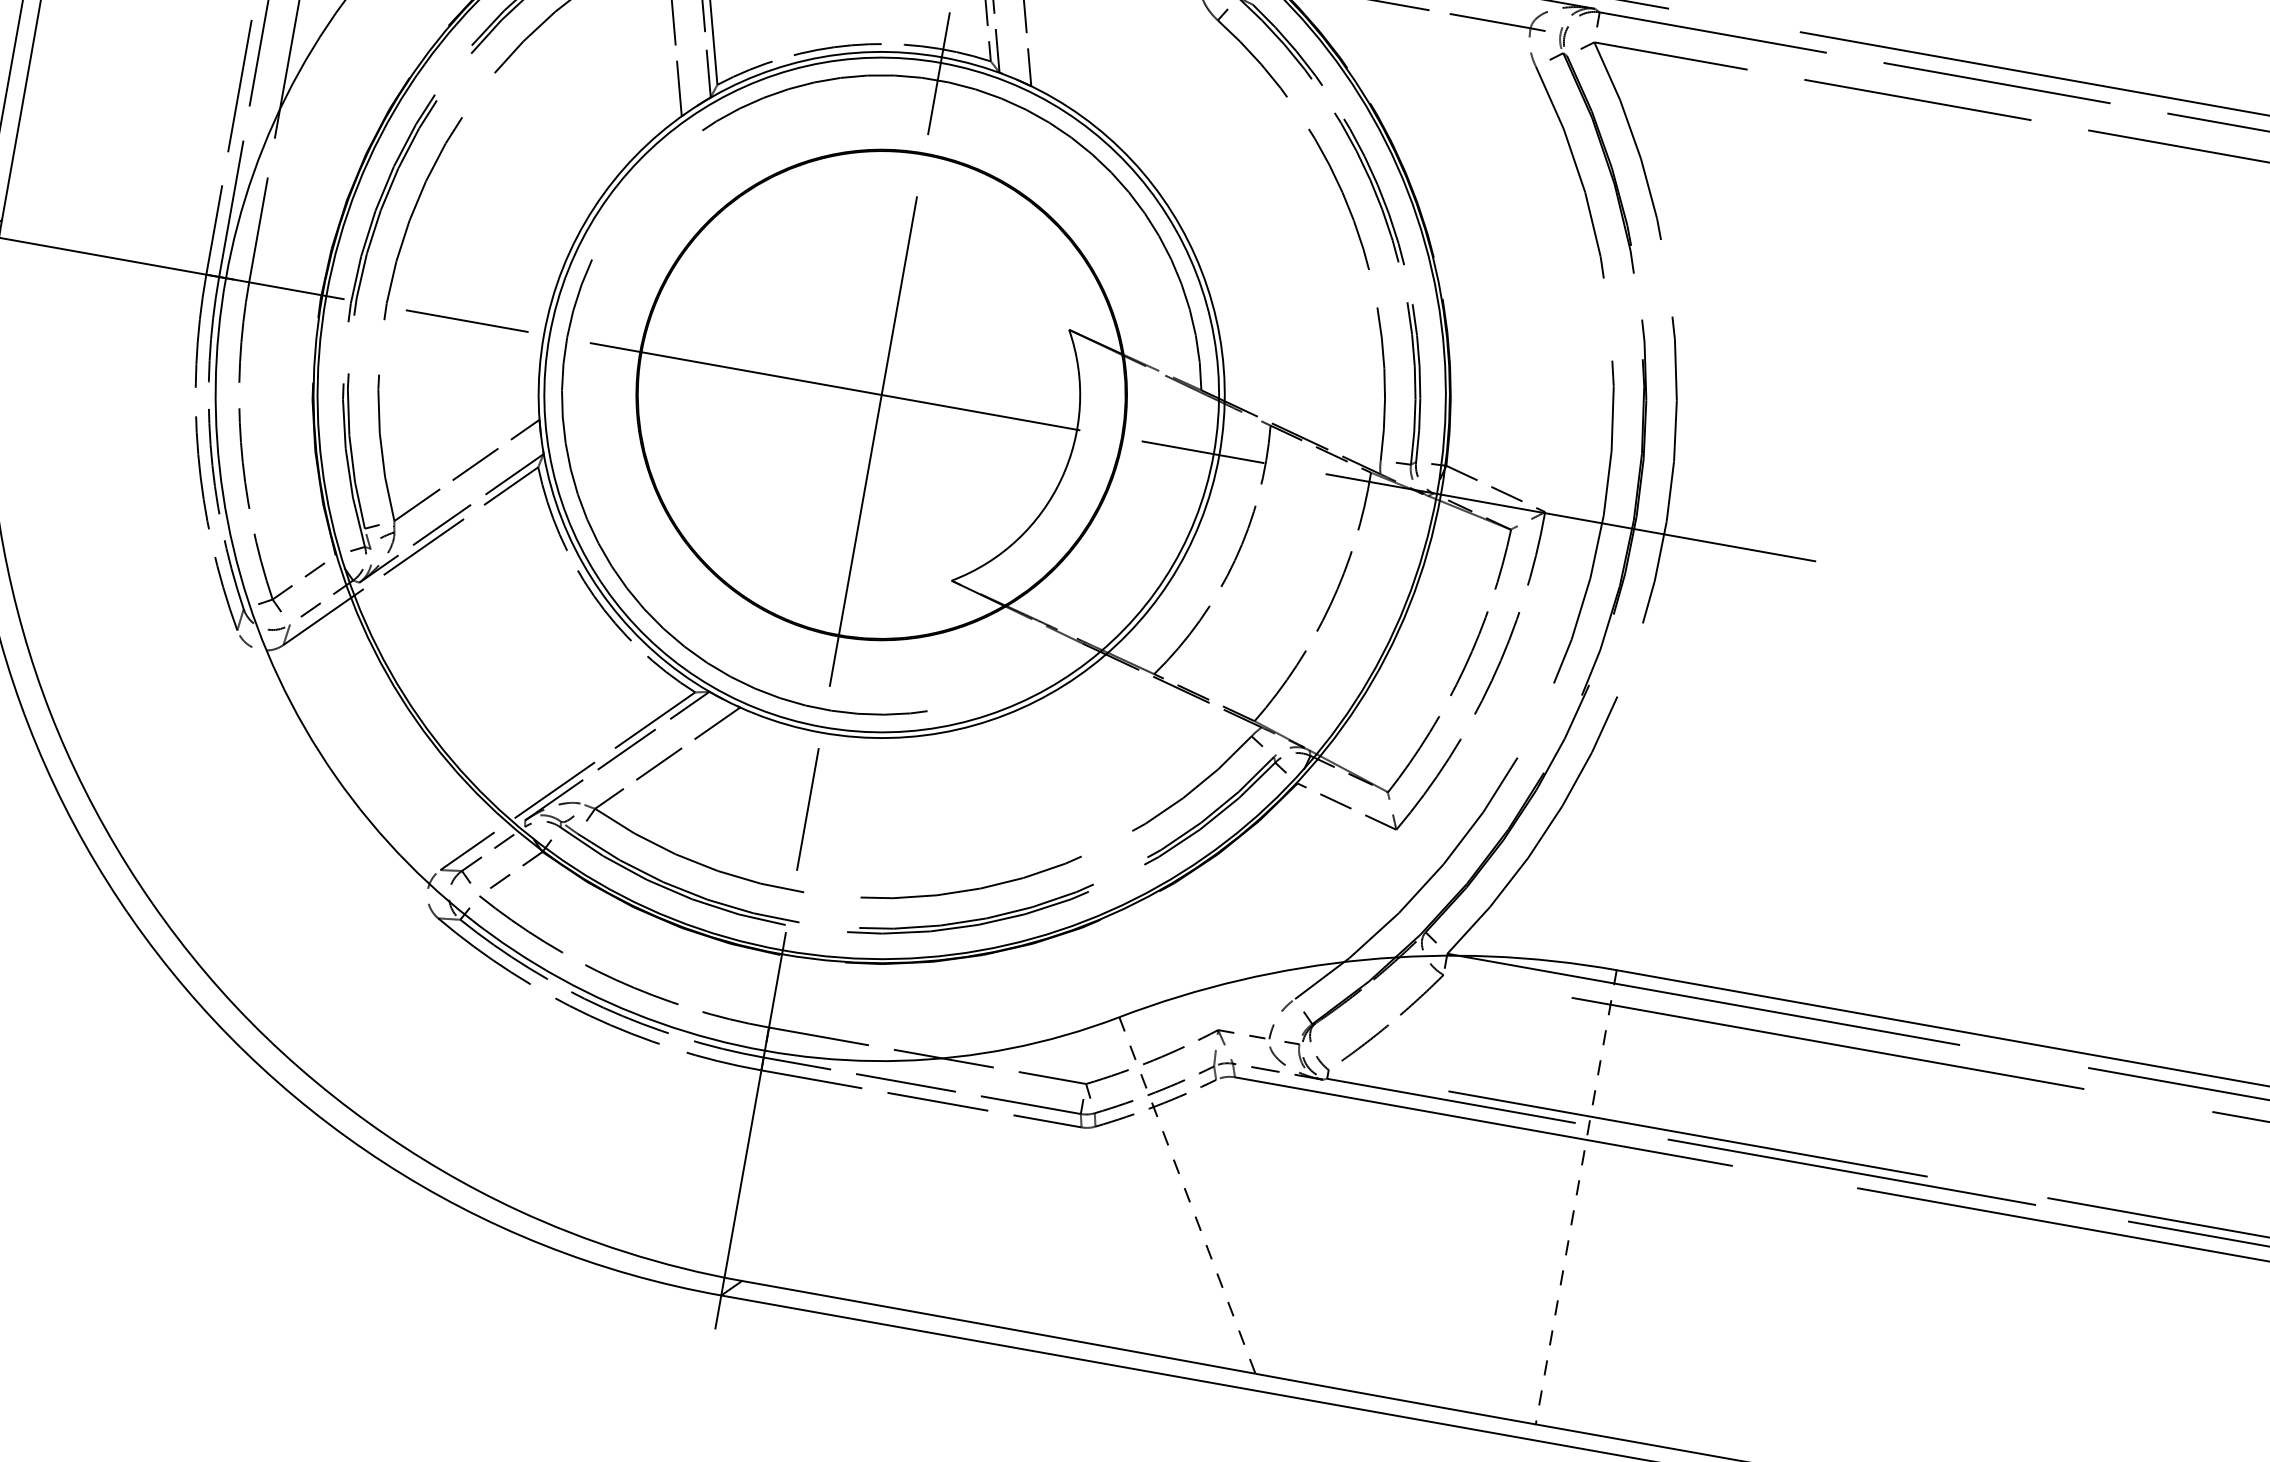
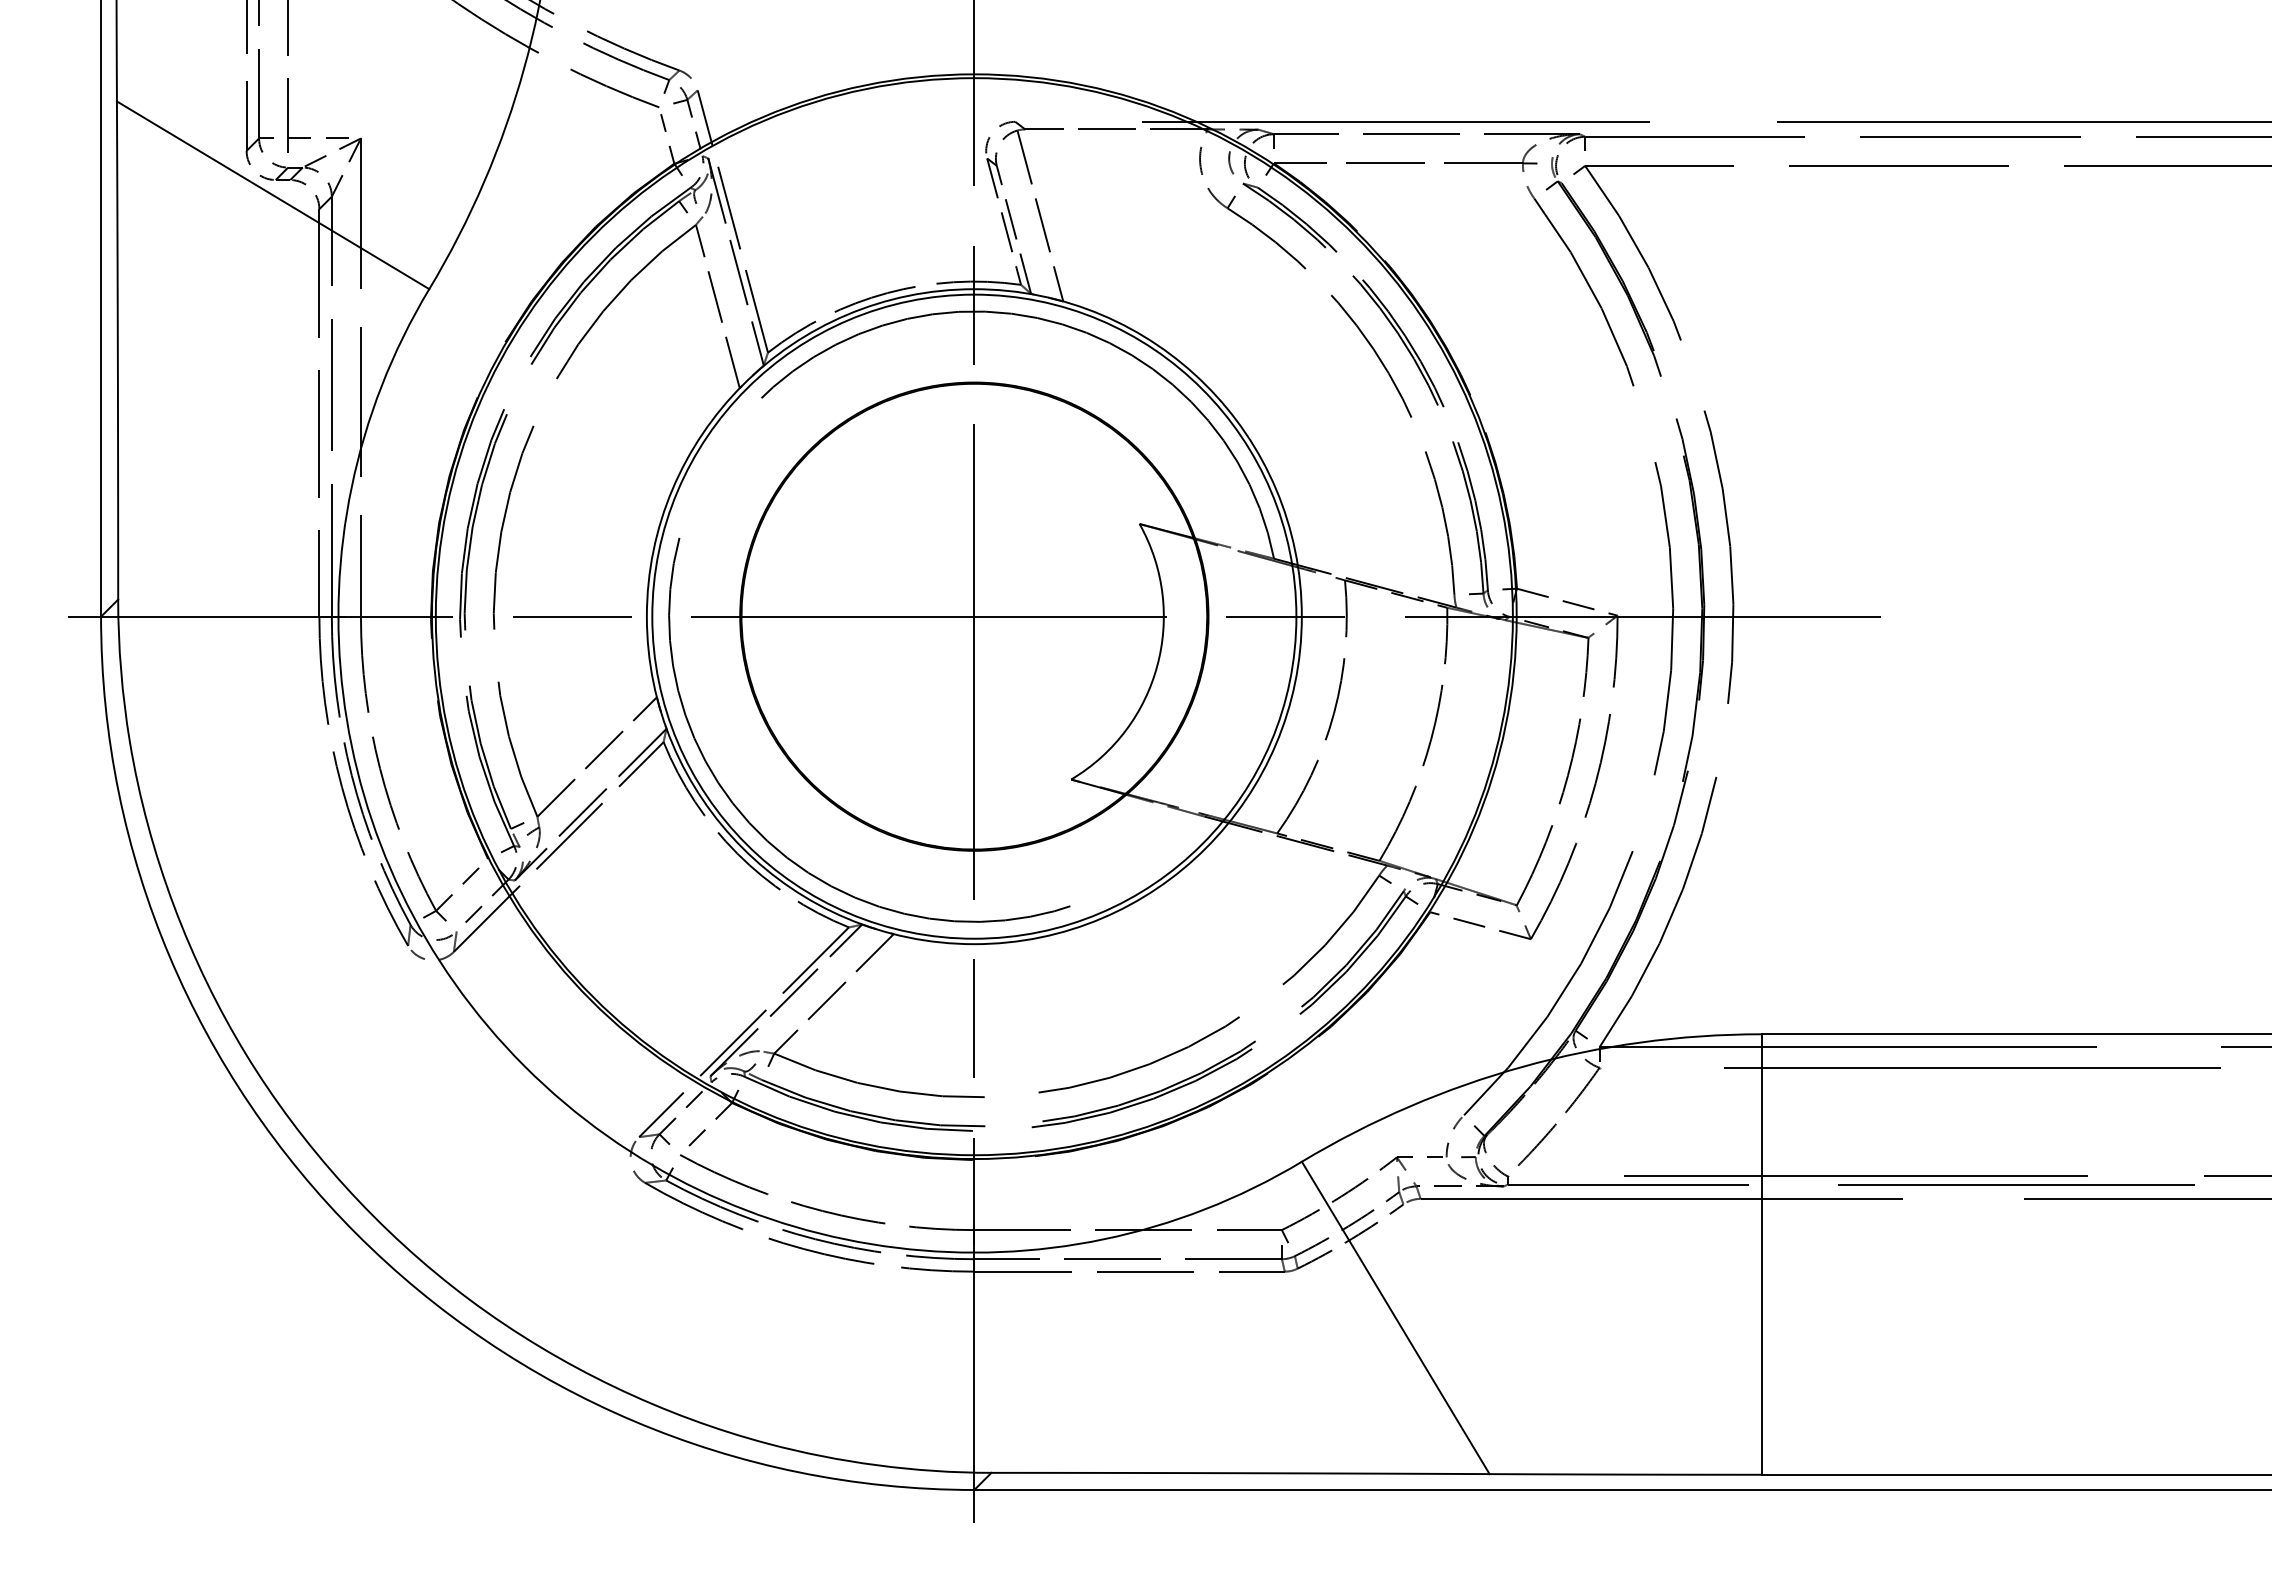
line: (1188, 1196) -> (1396, 1318), dashed -> solid
line: (1576, 1198) -> (1761, 1255), dashed -> solid

